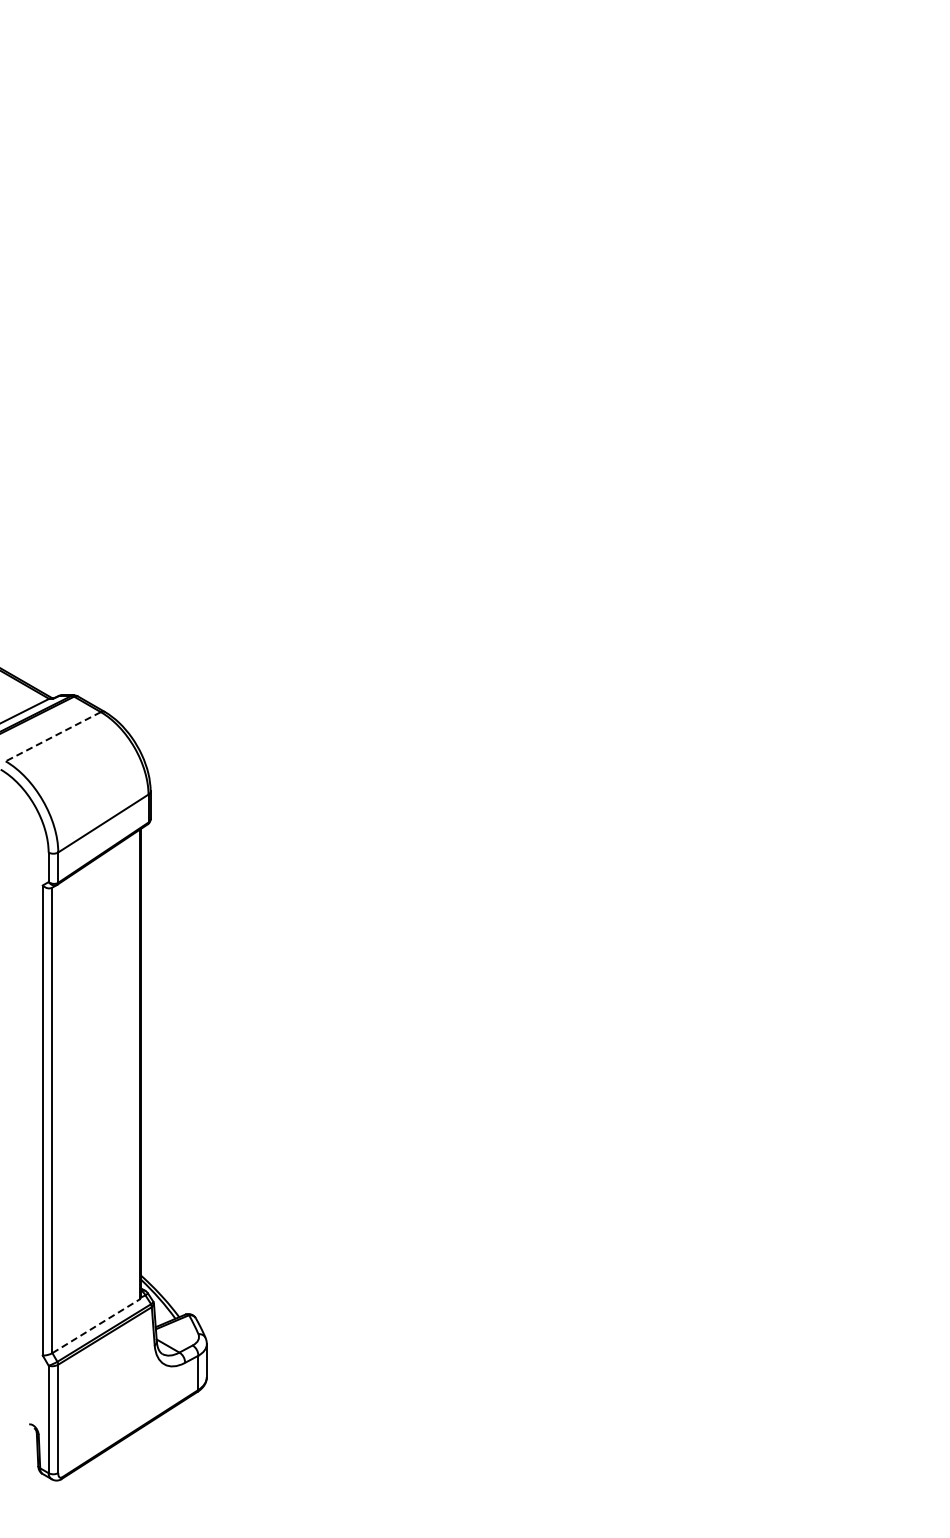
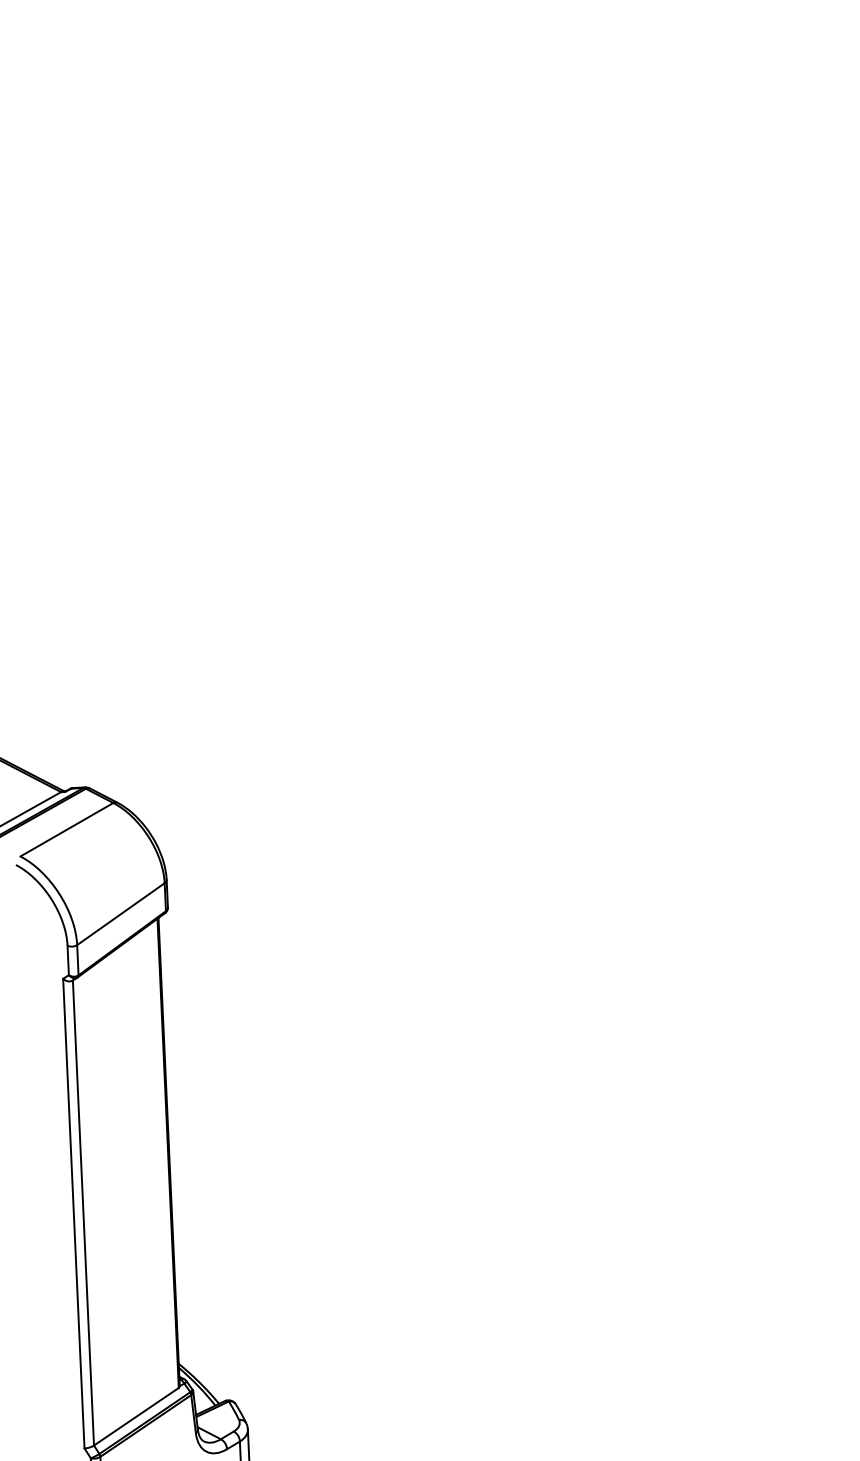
line: (53, 736) -> (67, 829), dashed -> solid
line: (96, 1326) -> (136, 1416), dashed -> solid

